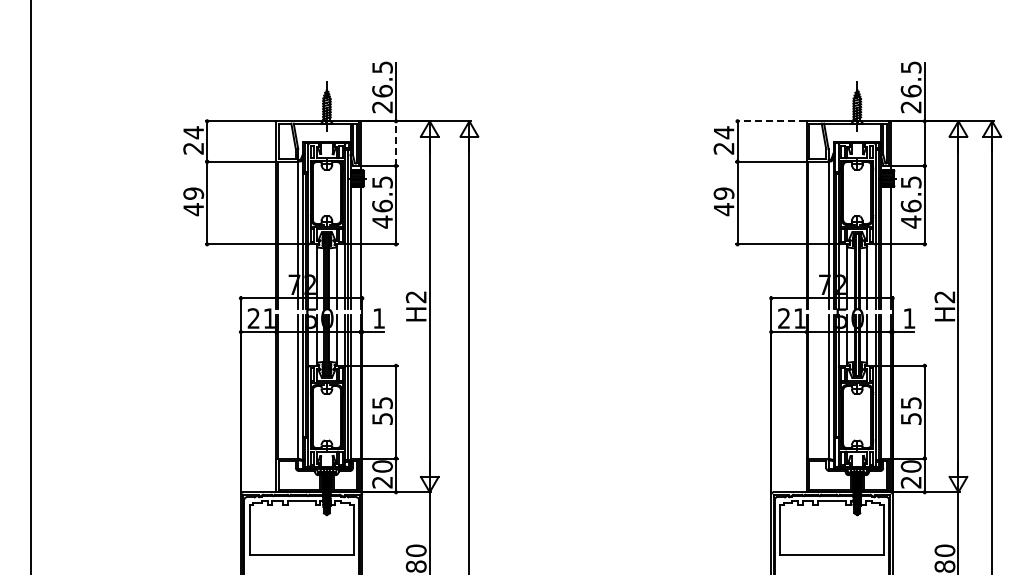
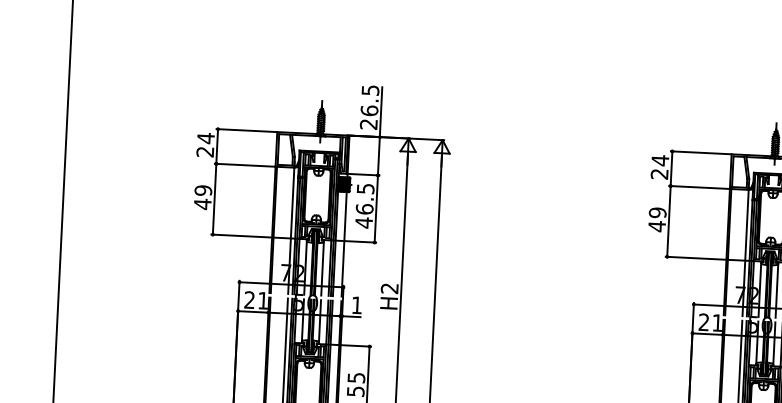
line: (770, 121) -> (700, 152), dashed -> solid
line: (396, 143) -> (379, 156), dashed -> solid

